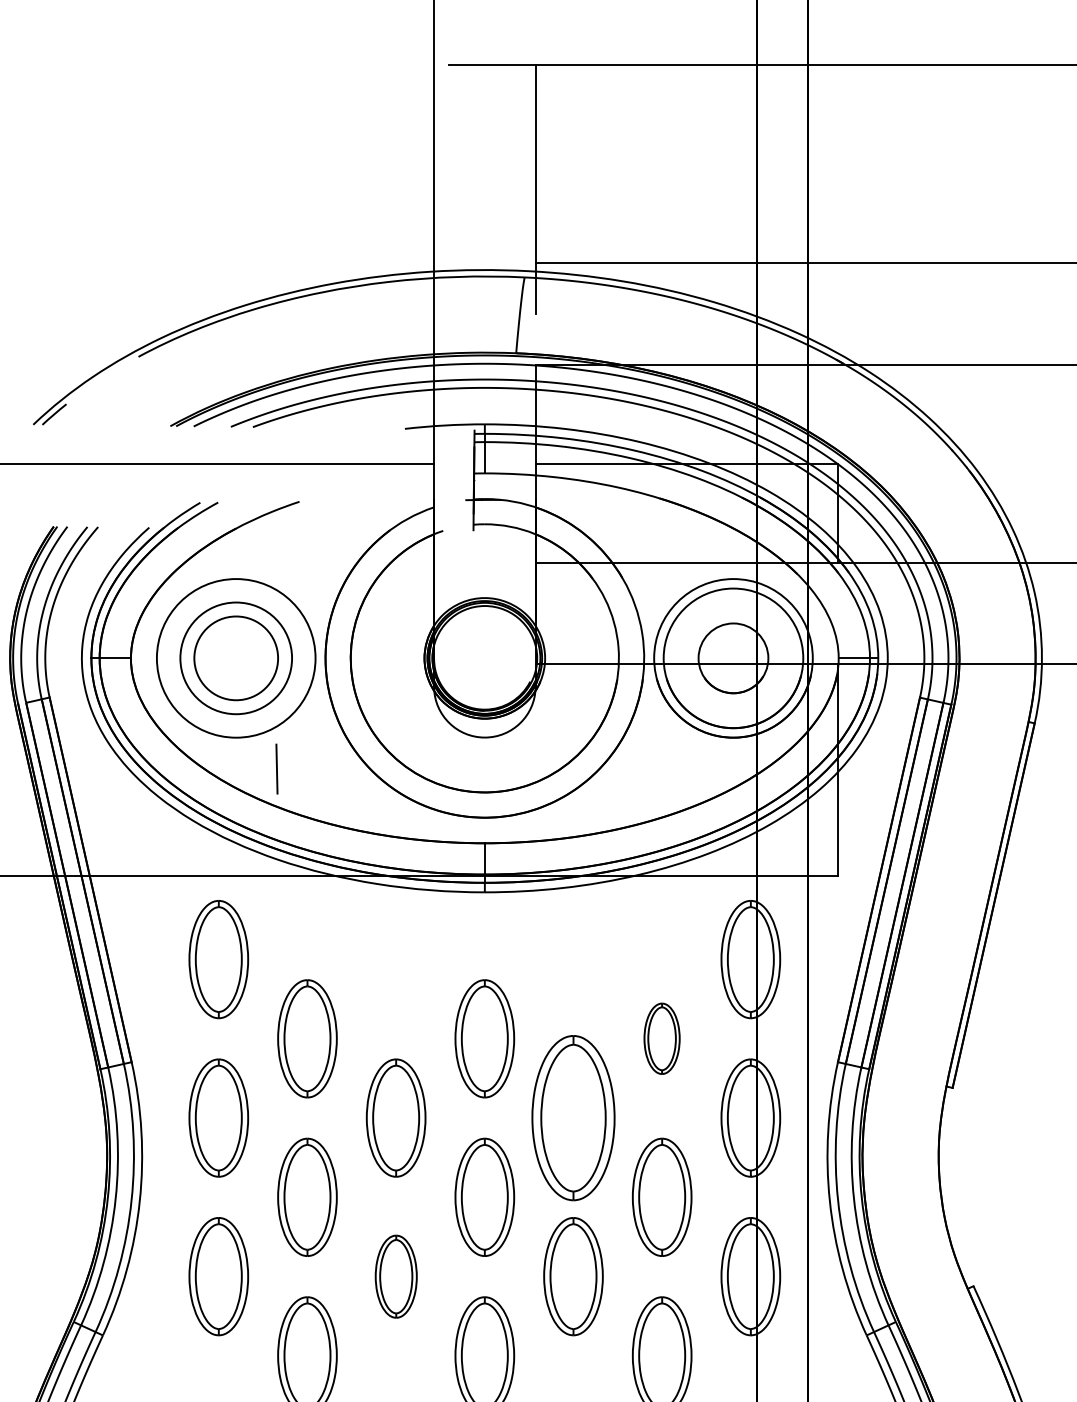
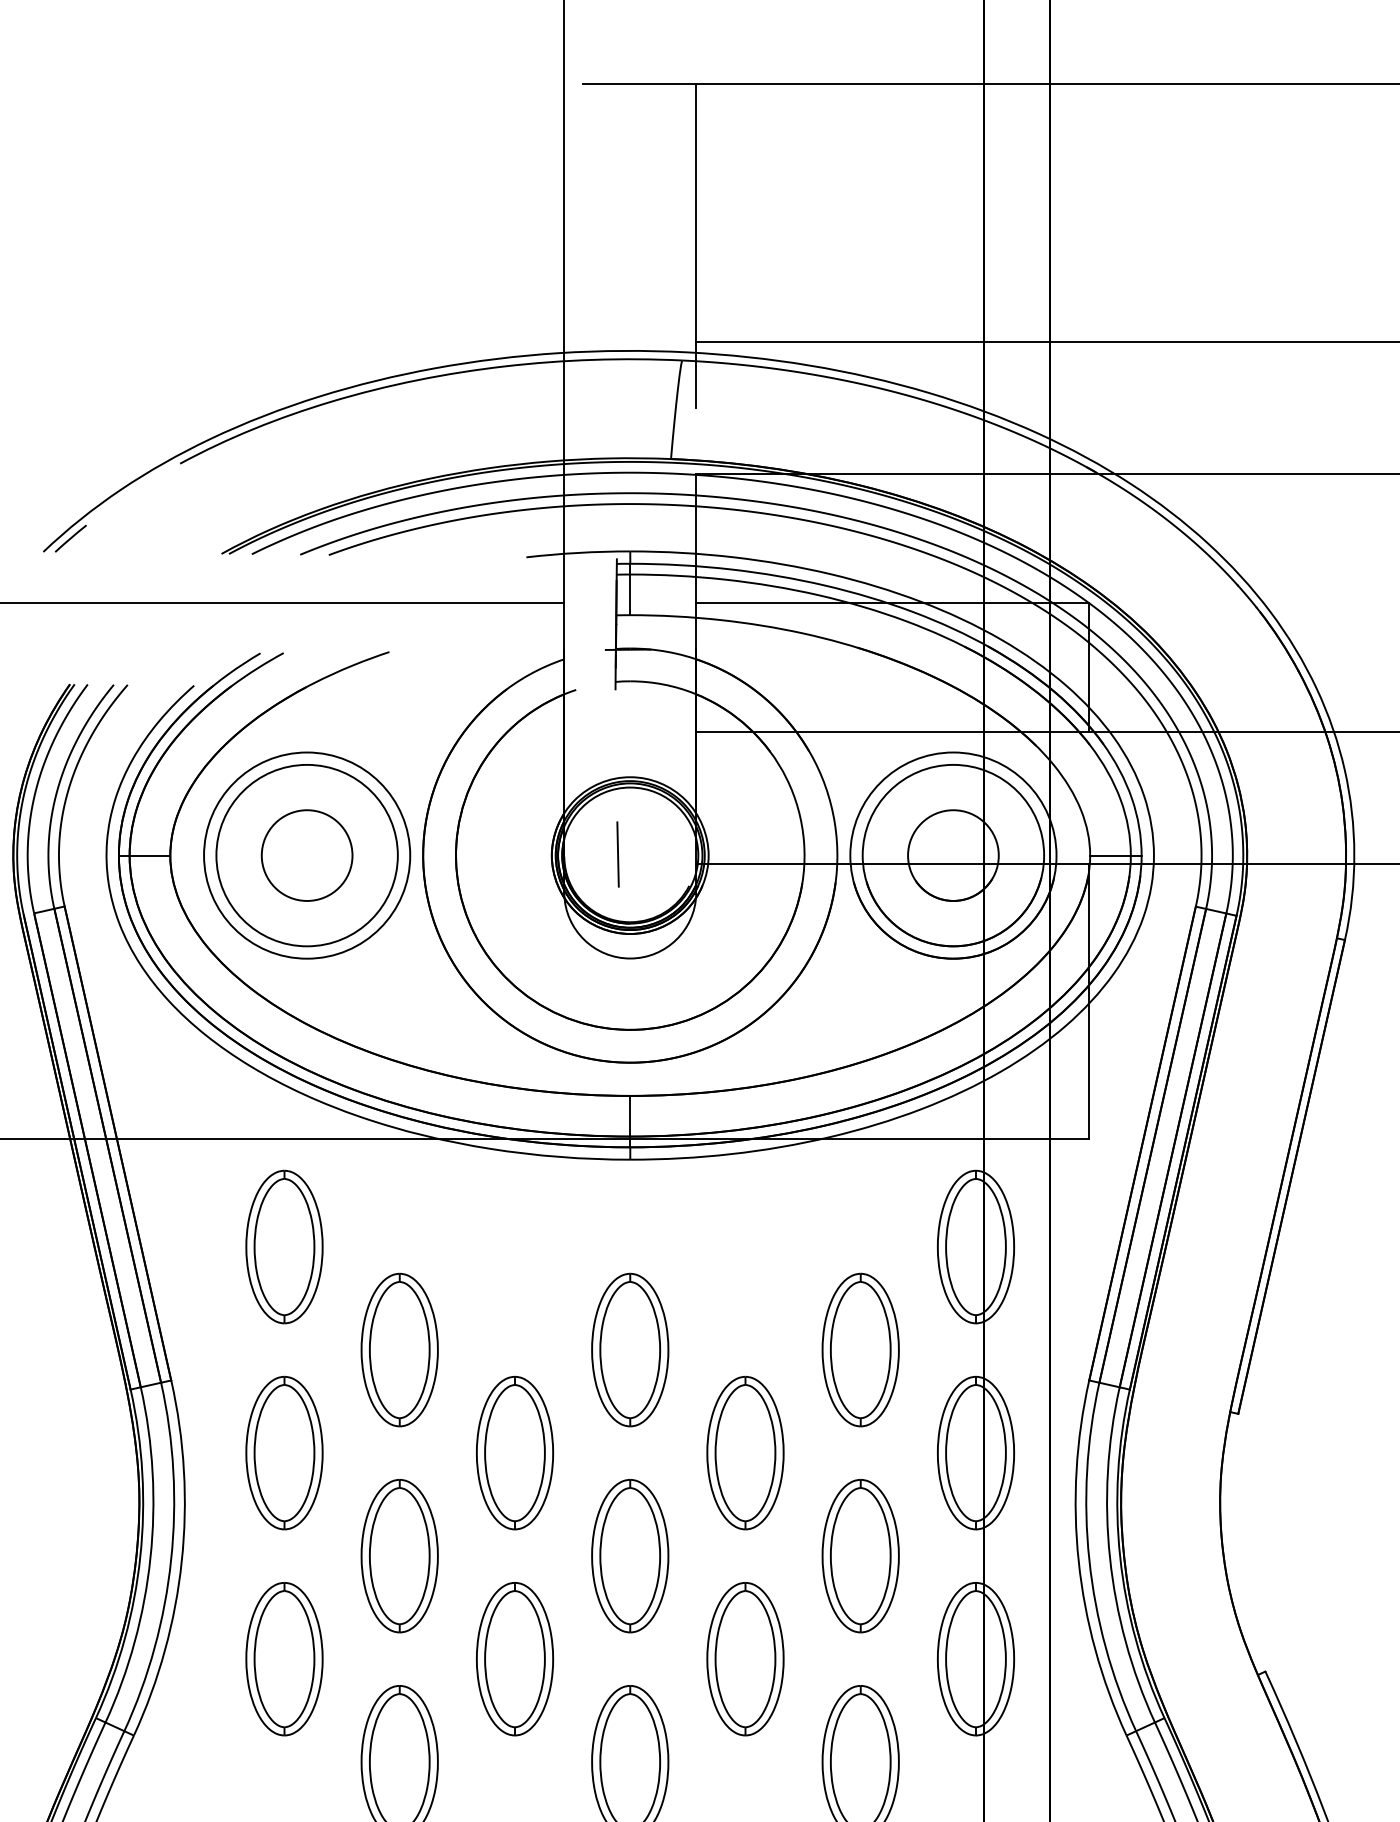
circle: (235, 658) -> (306, 855), size x0.62
circle: (235, 658) -> (306, 855), size x1.67
line: (276, 769) -> (617, 854), moved
part: (661, 1038) -> (860, 1349), size x1.67
part: (573, 1117) -> (745, 1452), size x0.71
part: (396, 1276) -> (515, 1659), size x1.43

